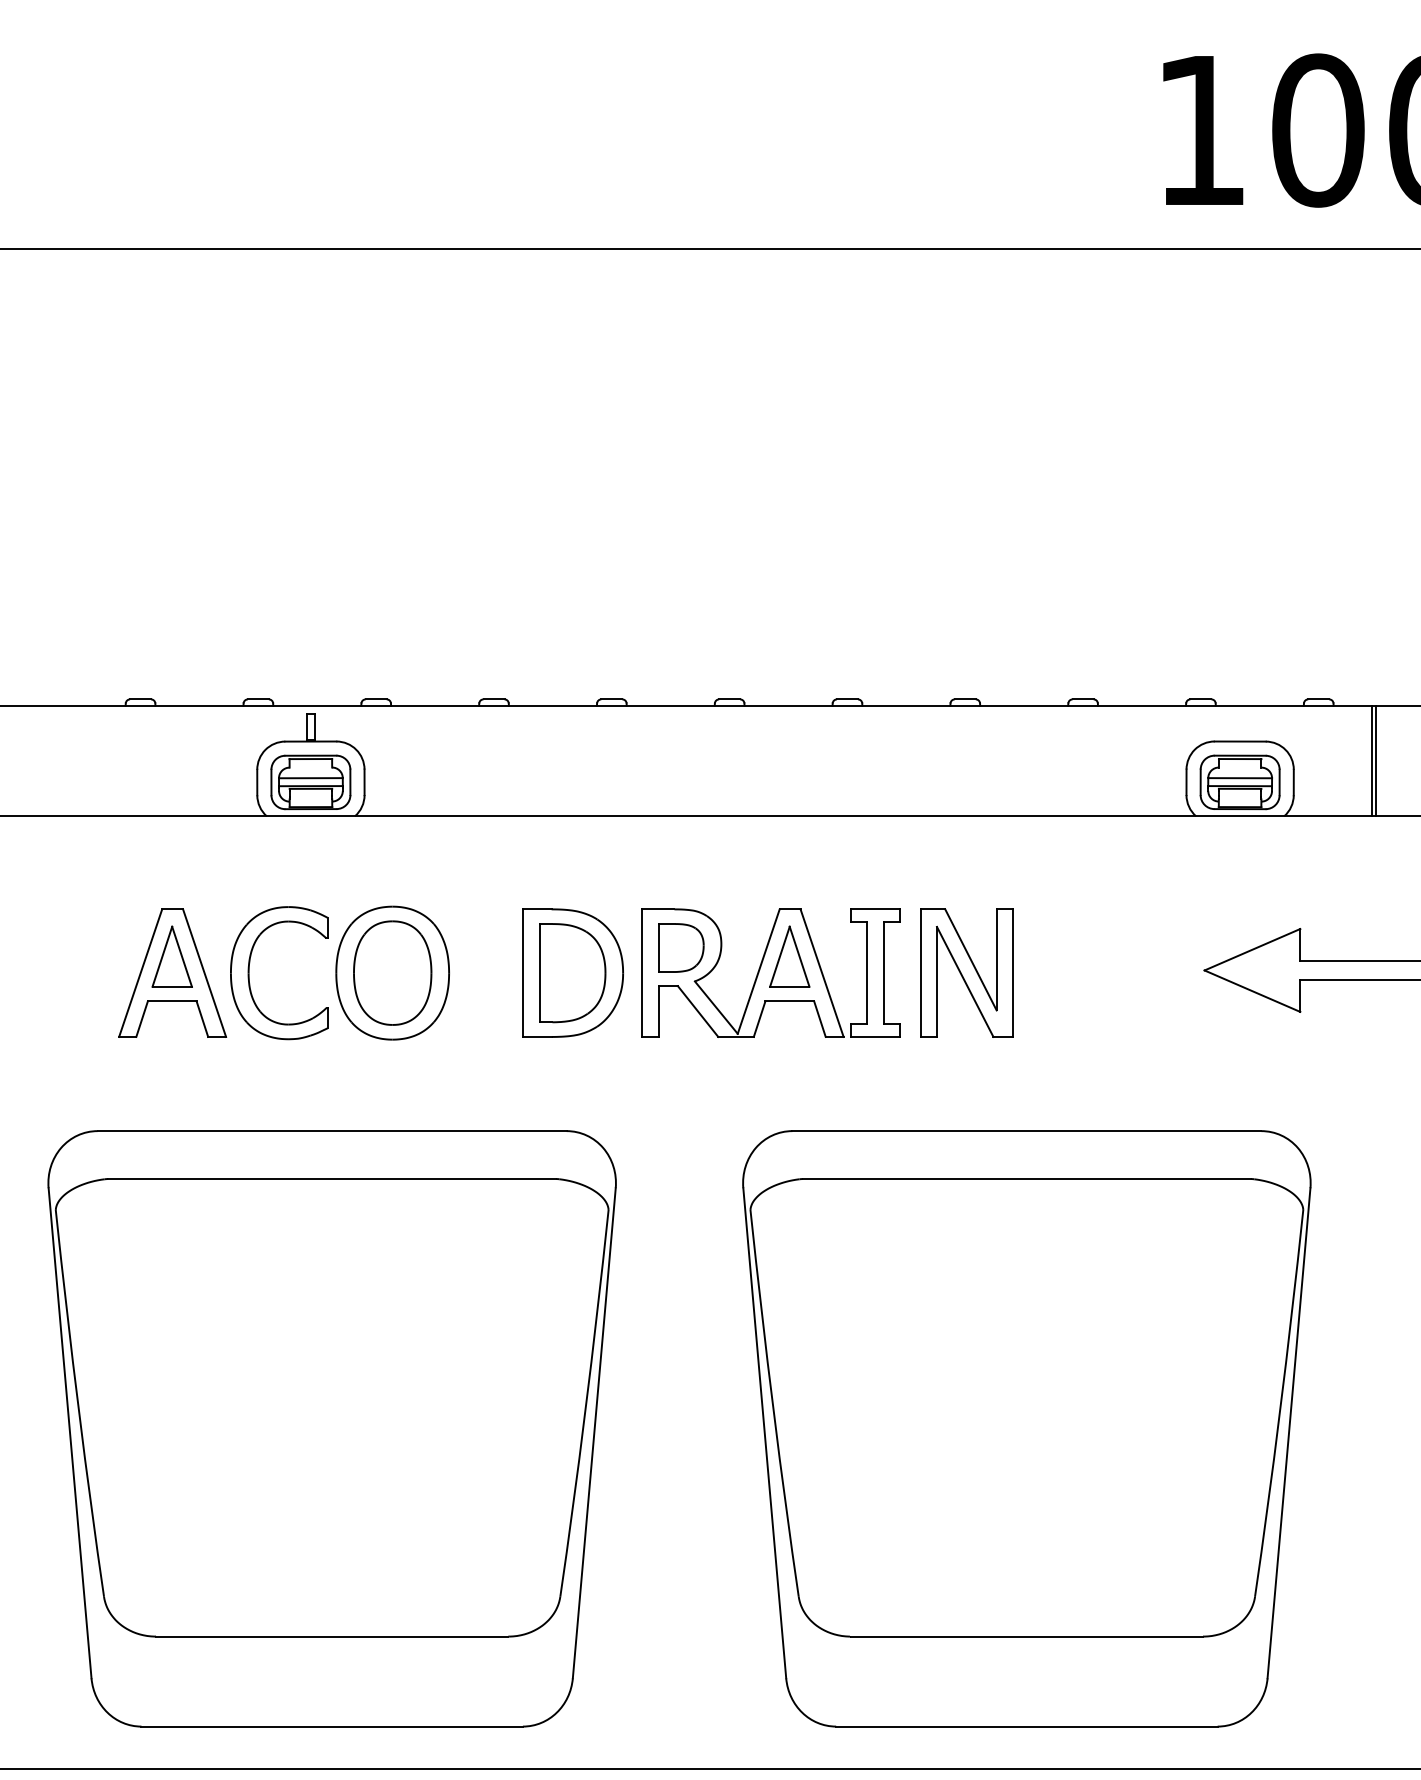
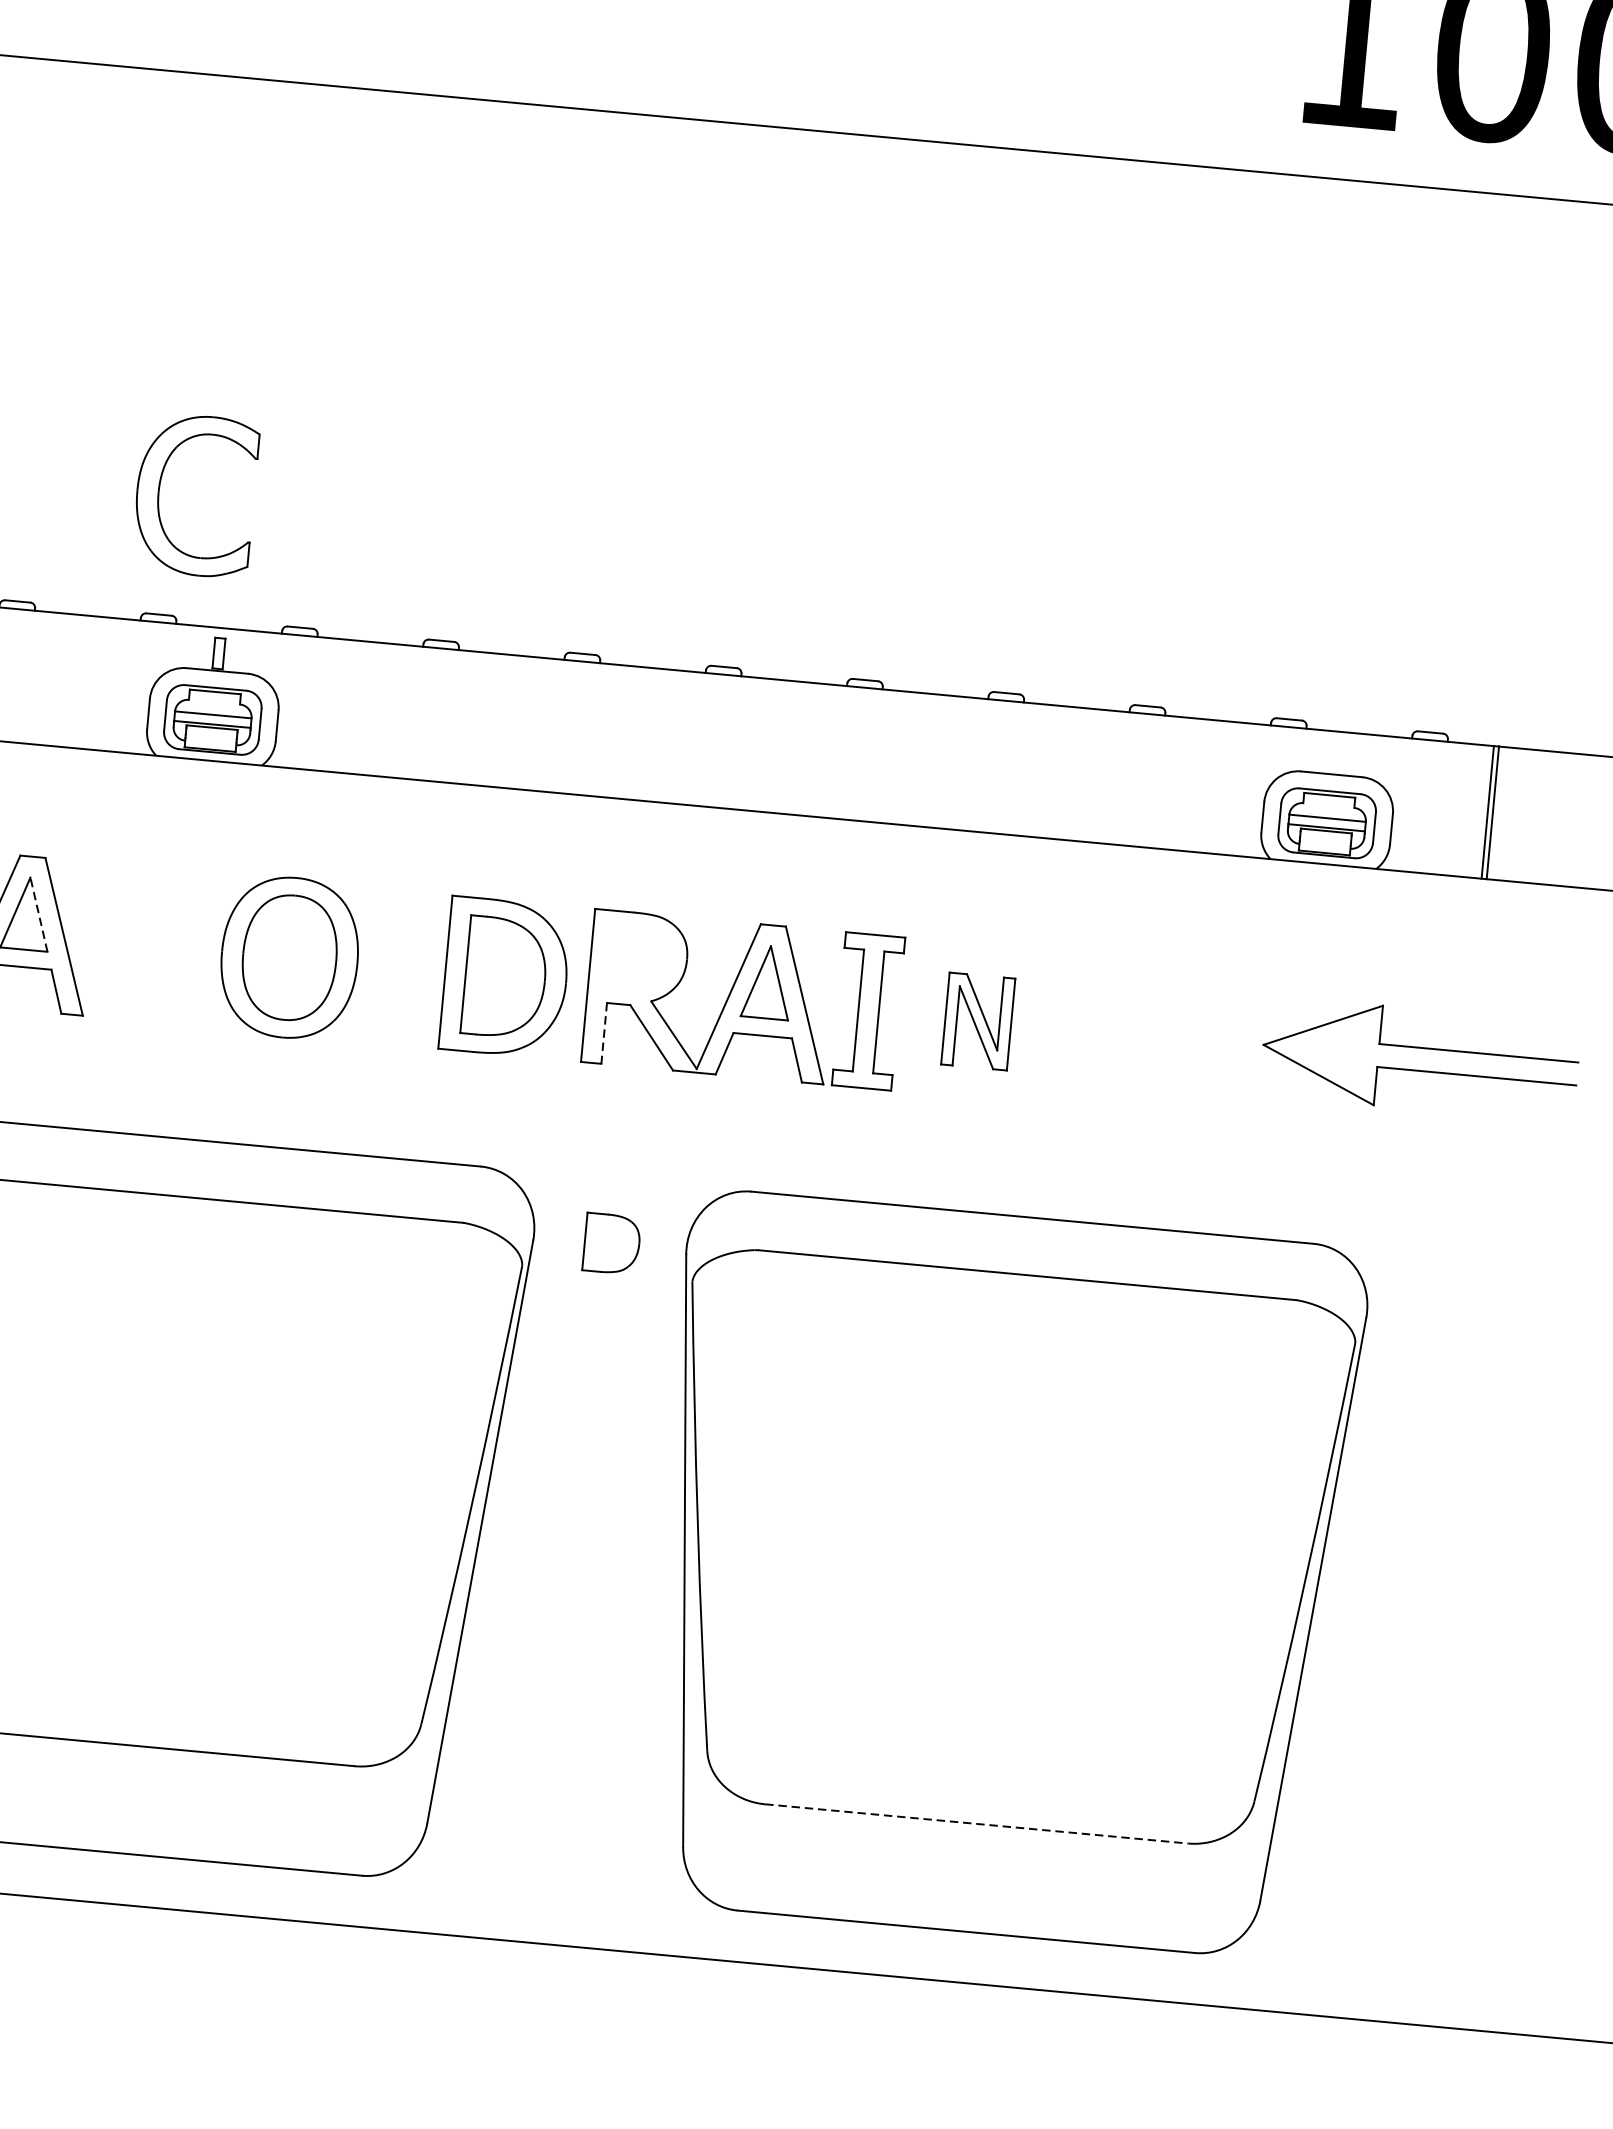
part: (681, 947) -> (612, 1243), moved
line: (182, 956) -> (39, 914), solid -> dashed
part: (966, 972) -> (977, 1020), size x0.6
part: (249, 973) -> (159, 492), moved
line: (658, 1012) -> (604, 1034), solid -> dashed
line: (1027, 1636) -> (977, 1823), solid -> dashed

